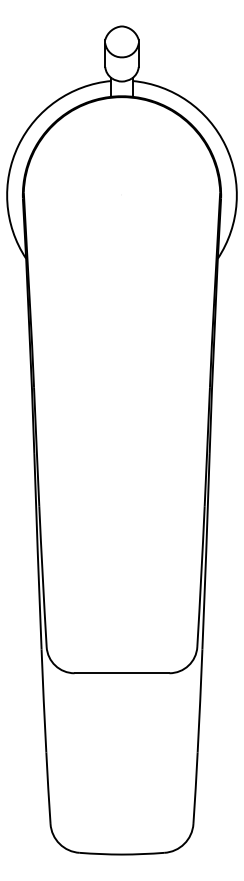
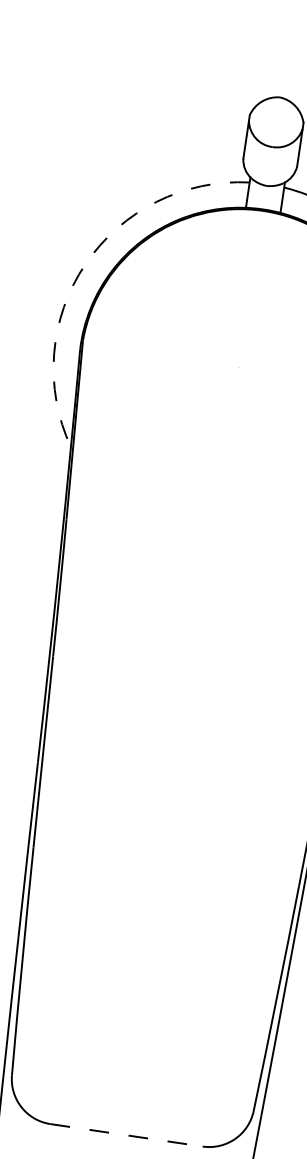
arc: (18, 145) -> (85, 263), solid -> dashed
line: (122, 673) -> (127, 1135), solid -> dashed

